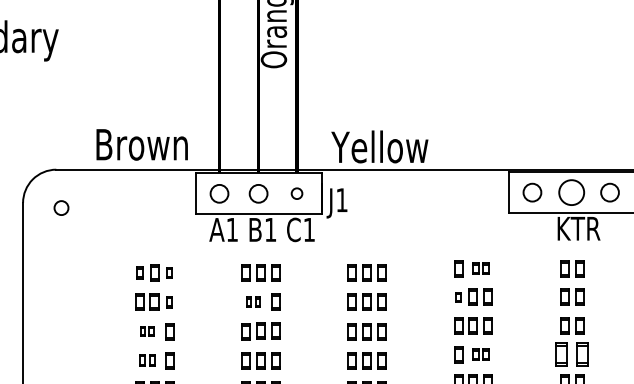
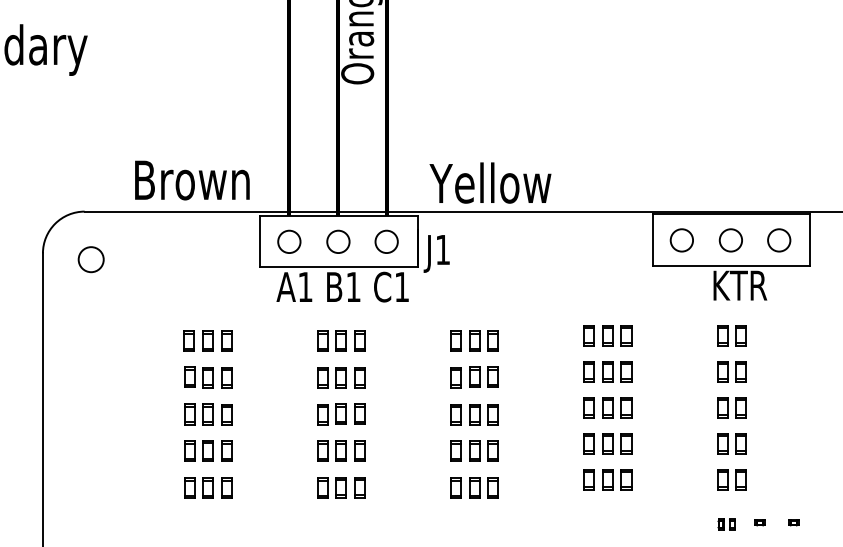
circle: (571, 192) -> (730, 240), size x0.71
circle: (296, 193) -> (386, 241), size x1.67
circle: (60, 207) -> (90, 259), size x1.43
part: (481, 268) -> (617, 335), size x1.43
part: (139, 272) -> (188, 340), size x1.43
part: (169, 272) -> (226, 340), size x1.67
part: (457, 297) -> (588, 371), size x1.67
part: (169, 301) -> (226, 377), size x1.43
part: (253, 301) -> (331, 377), size x1.67
part: (147, 331) -> (198, 414), size x1.67
part: (481, 354) -> (617, 443), size x1.43
part: (571, 354) -> (731, 443), size x0.71
part: (147, 360) -> (198, 450), size x1.43

